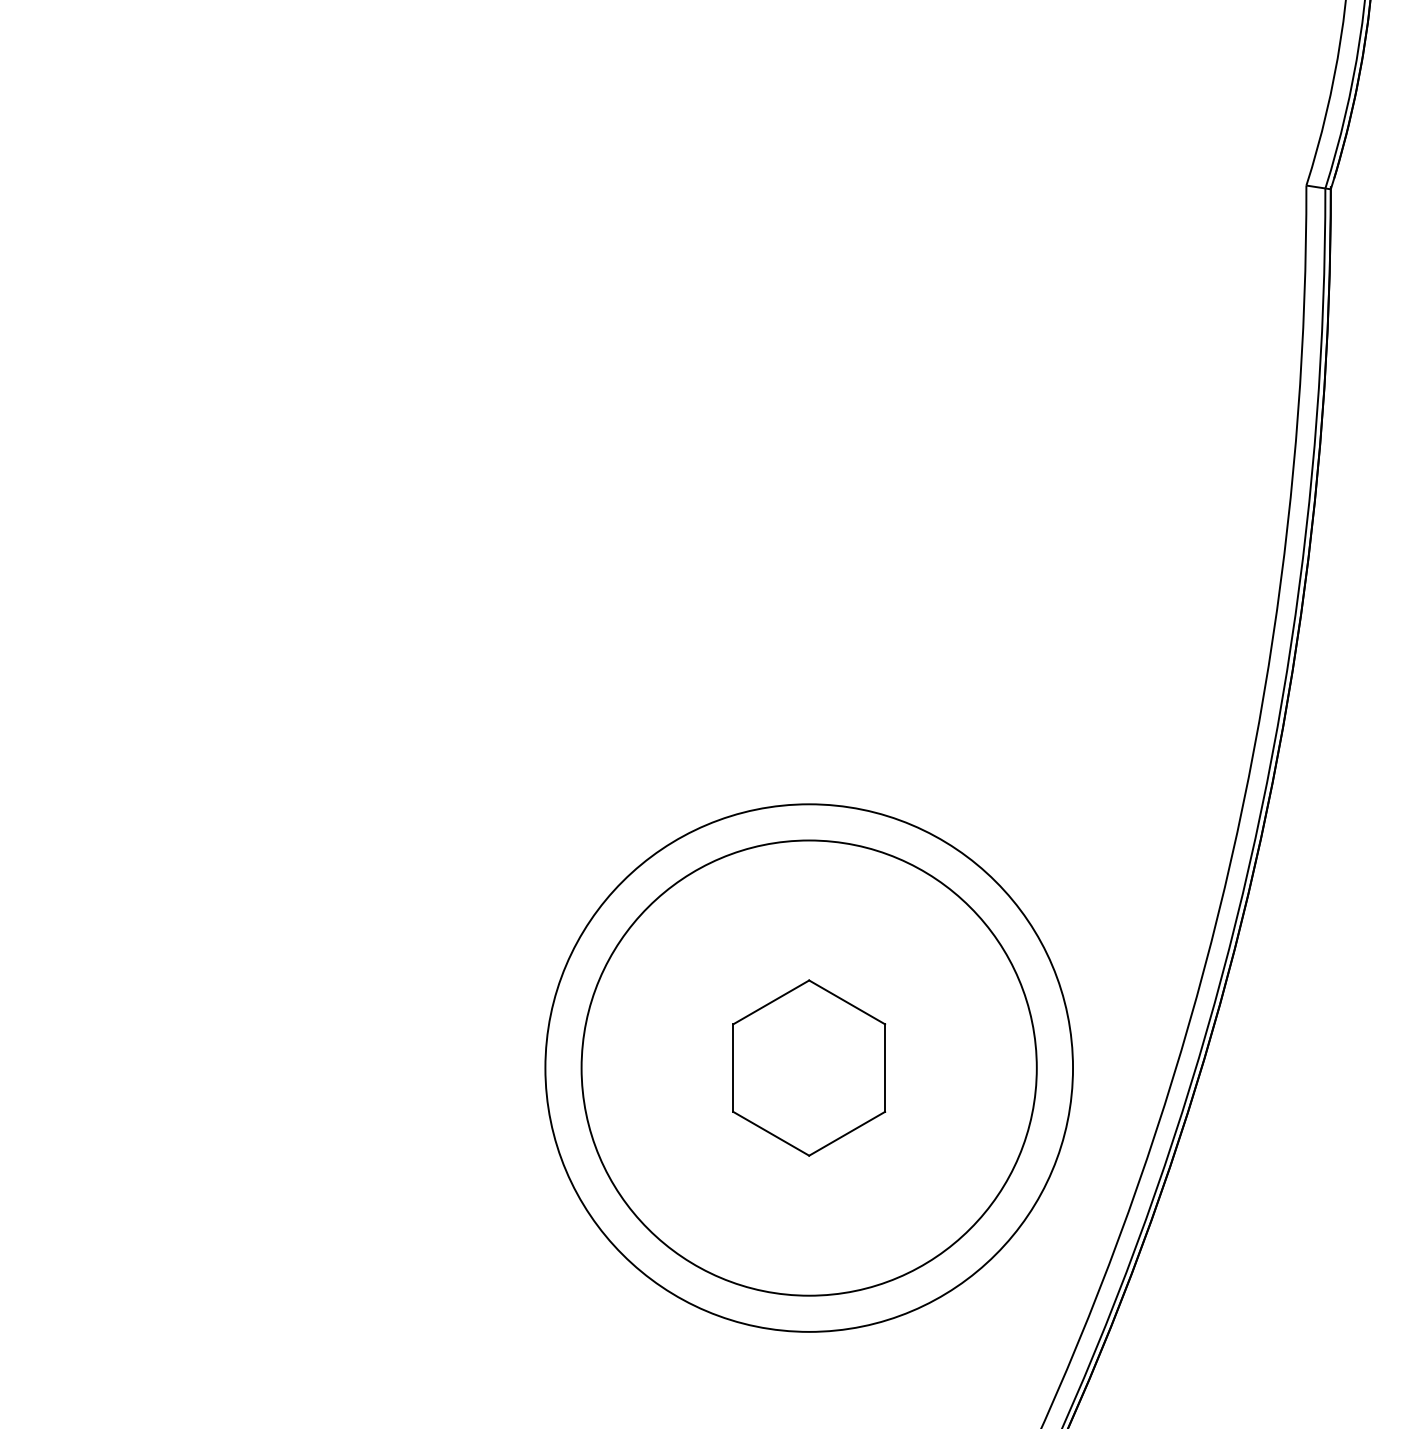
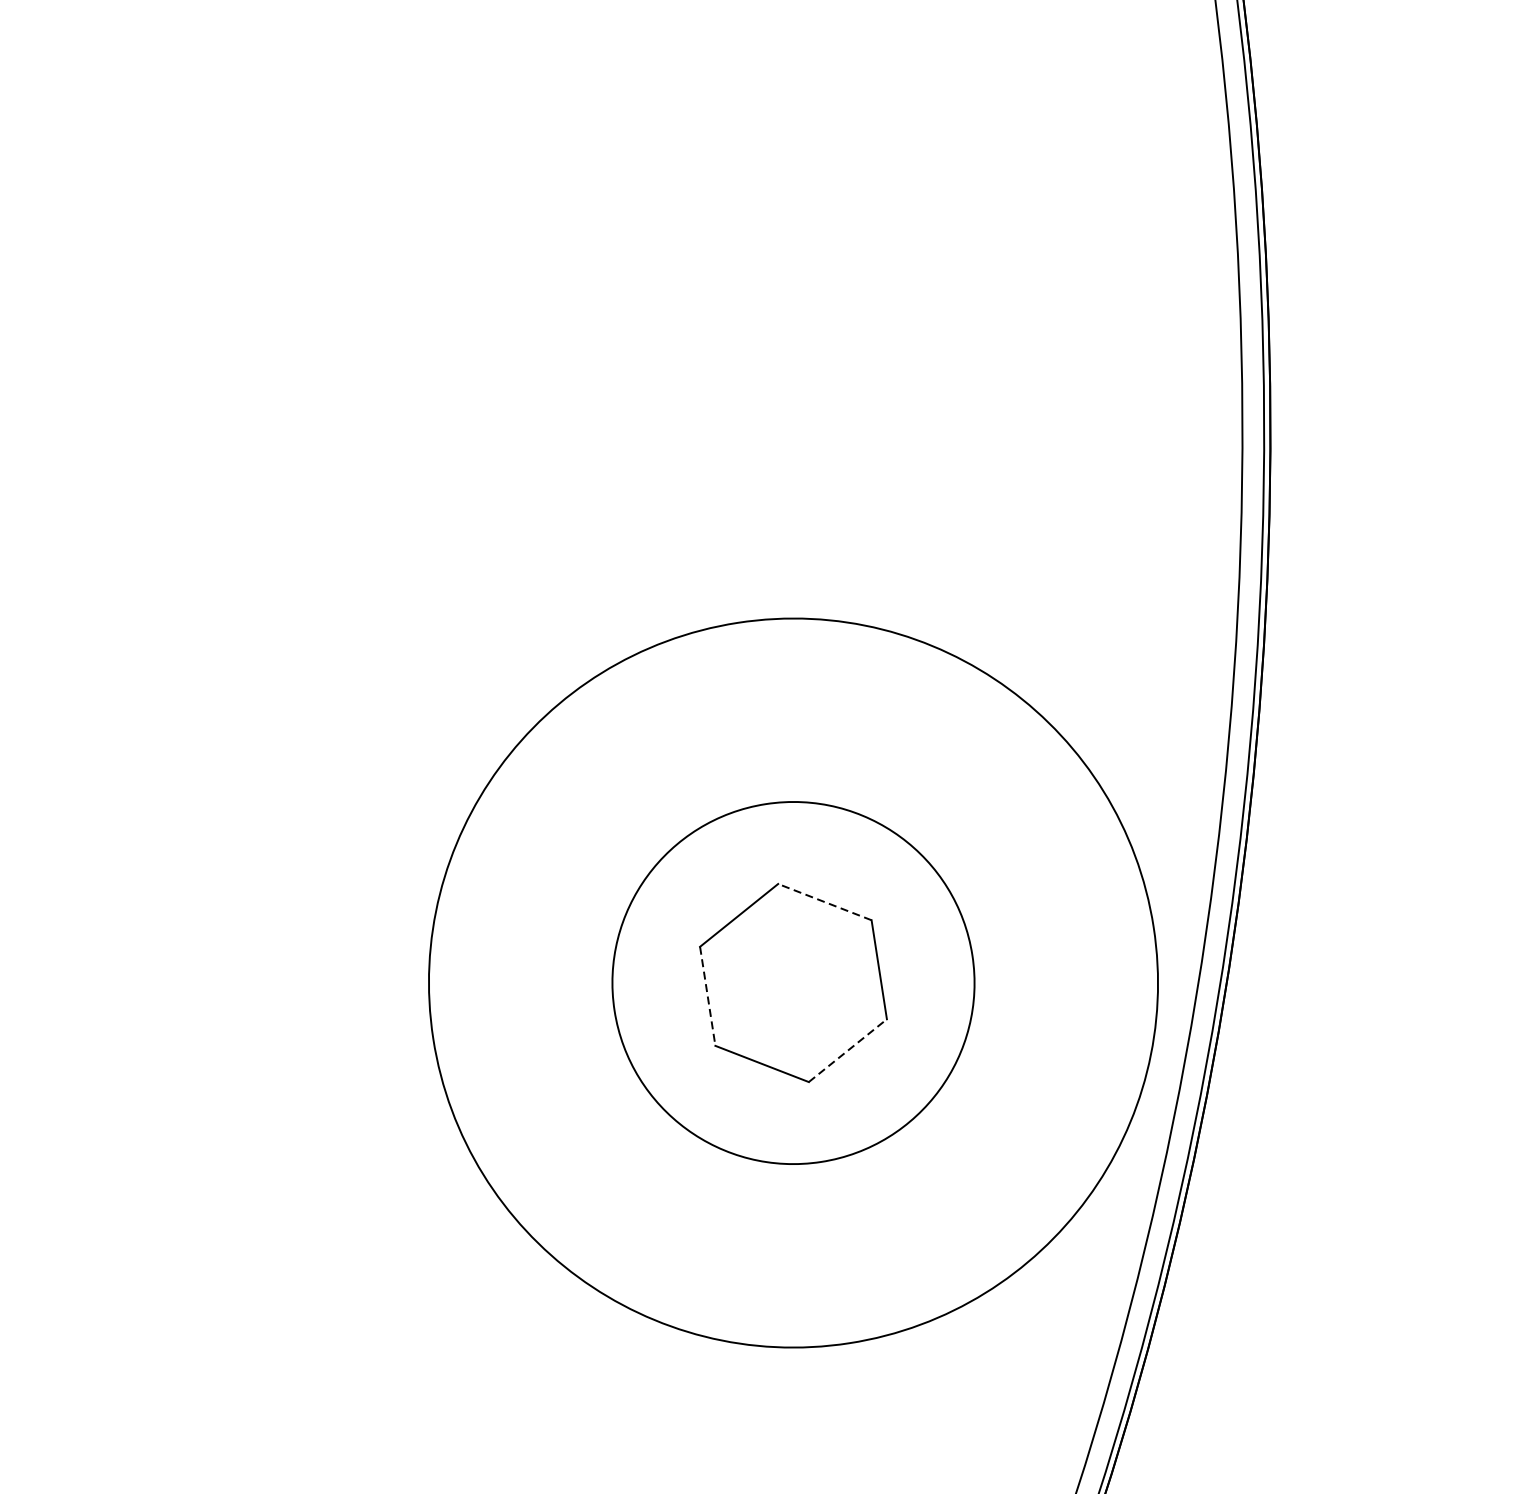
line: (847, 1002) -> (825, 902), solid -> dashed
circle: (808, 1067) -> (792, 982), size x1.4
circle: (809, 1067) -> (793, 982), size x0.6
line: (733, 1068) -> (707, 996), solid -> dashed
line: (847, 1133) -> (848, 1050), solid -> dashed

